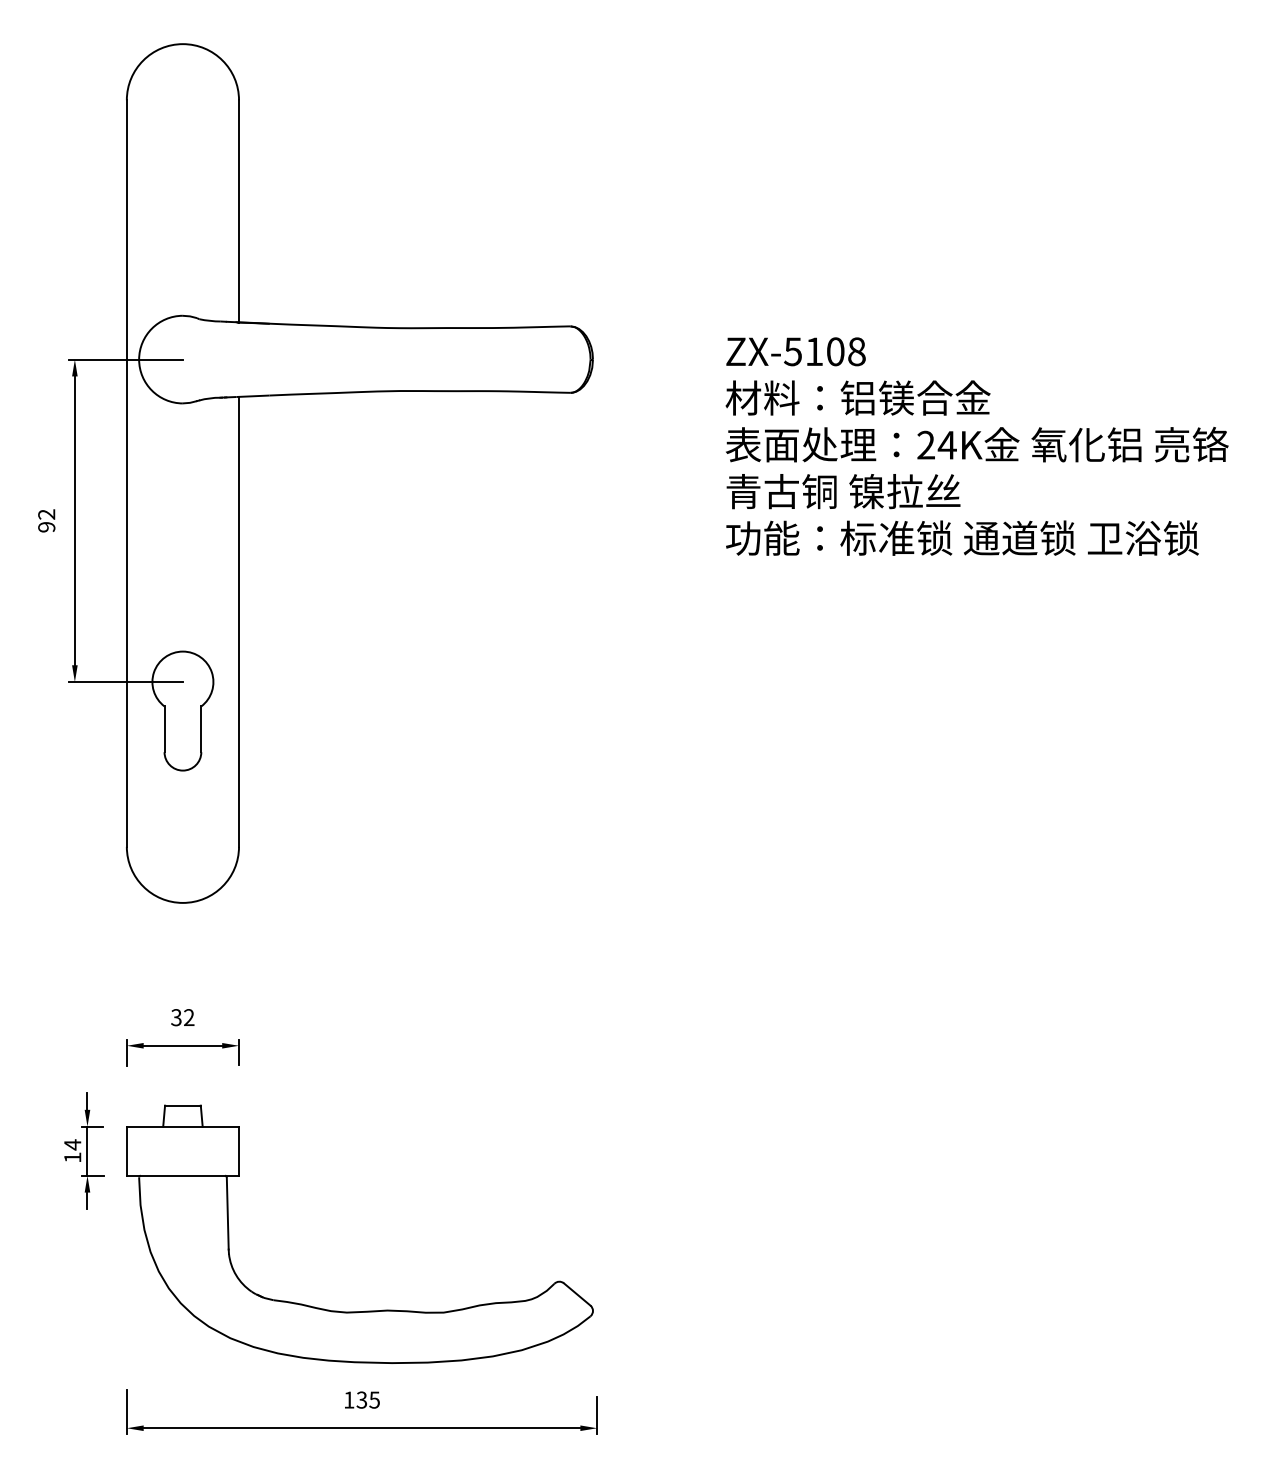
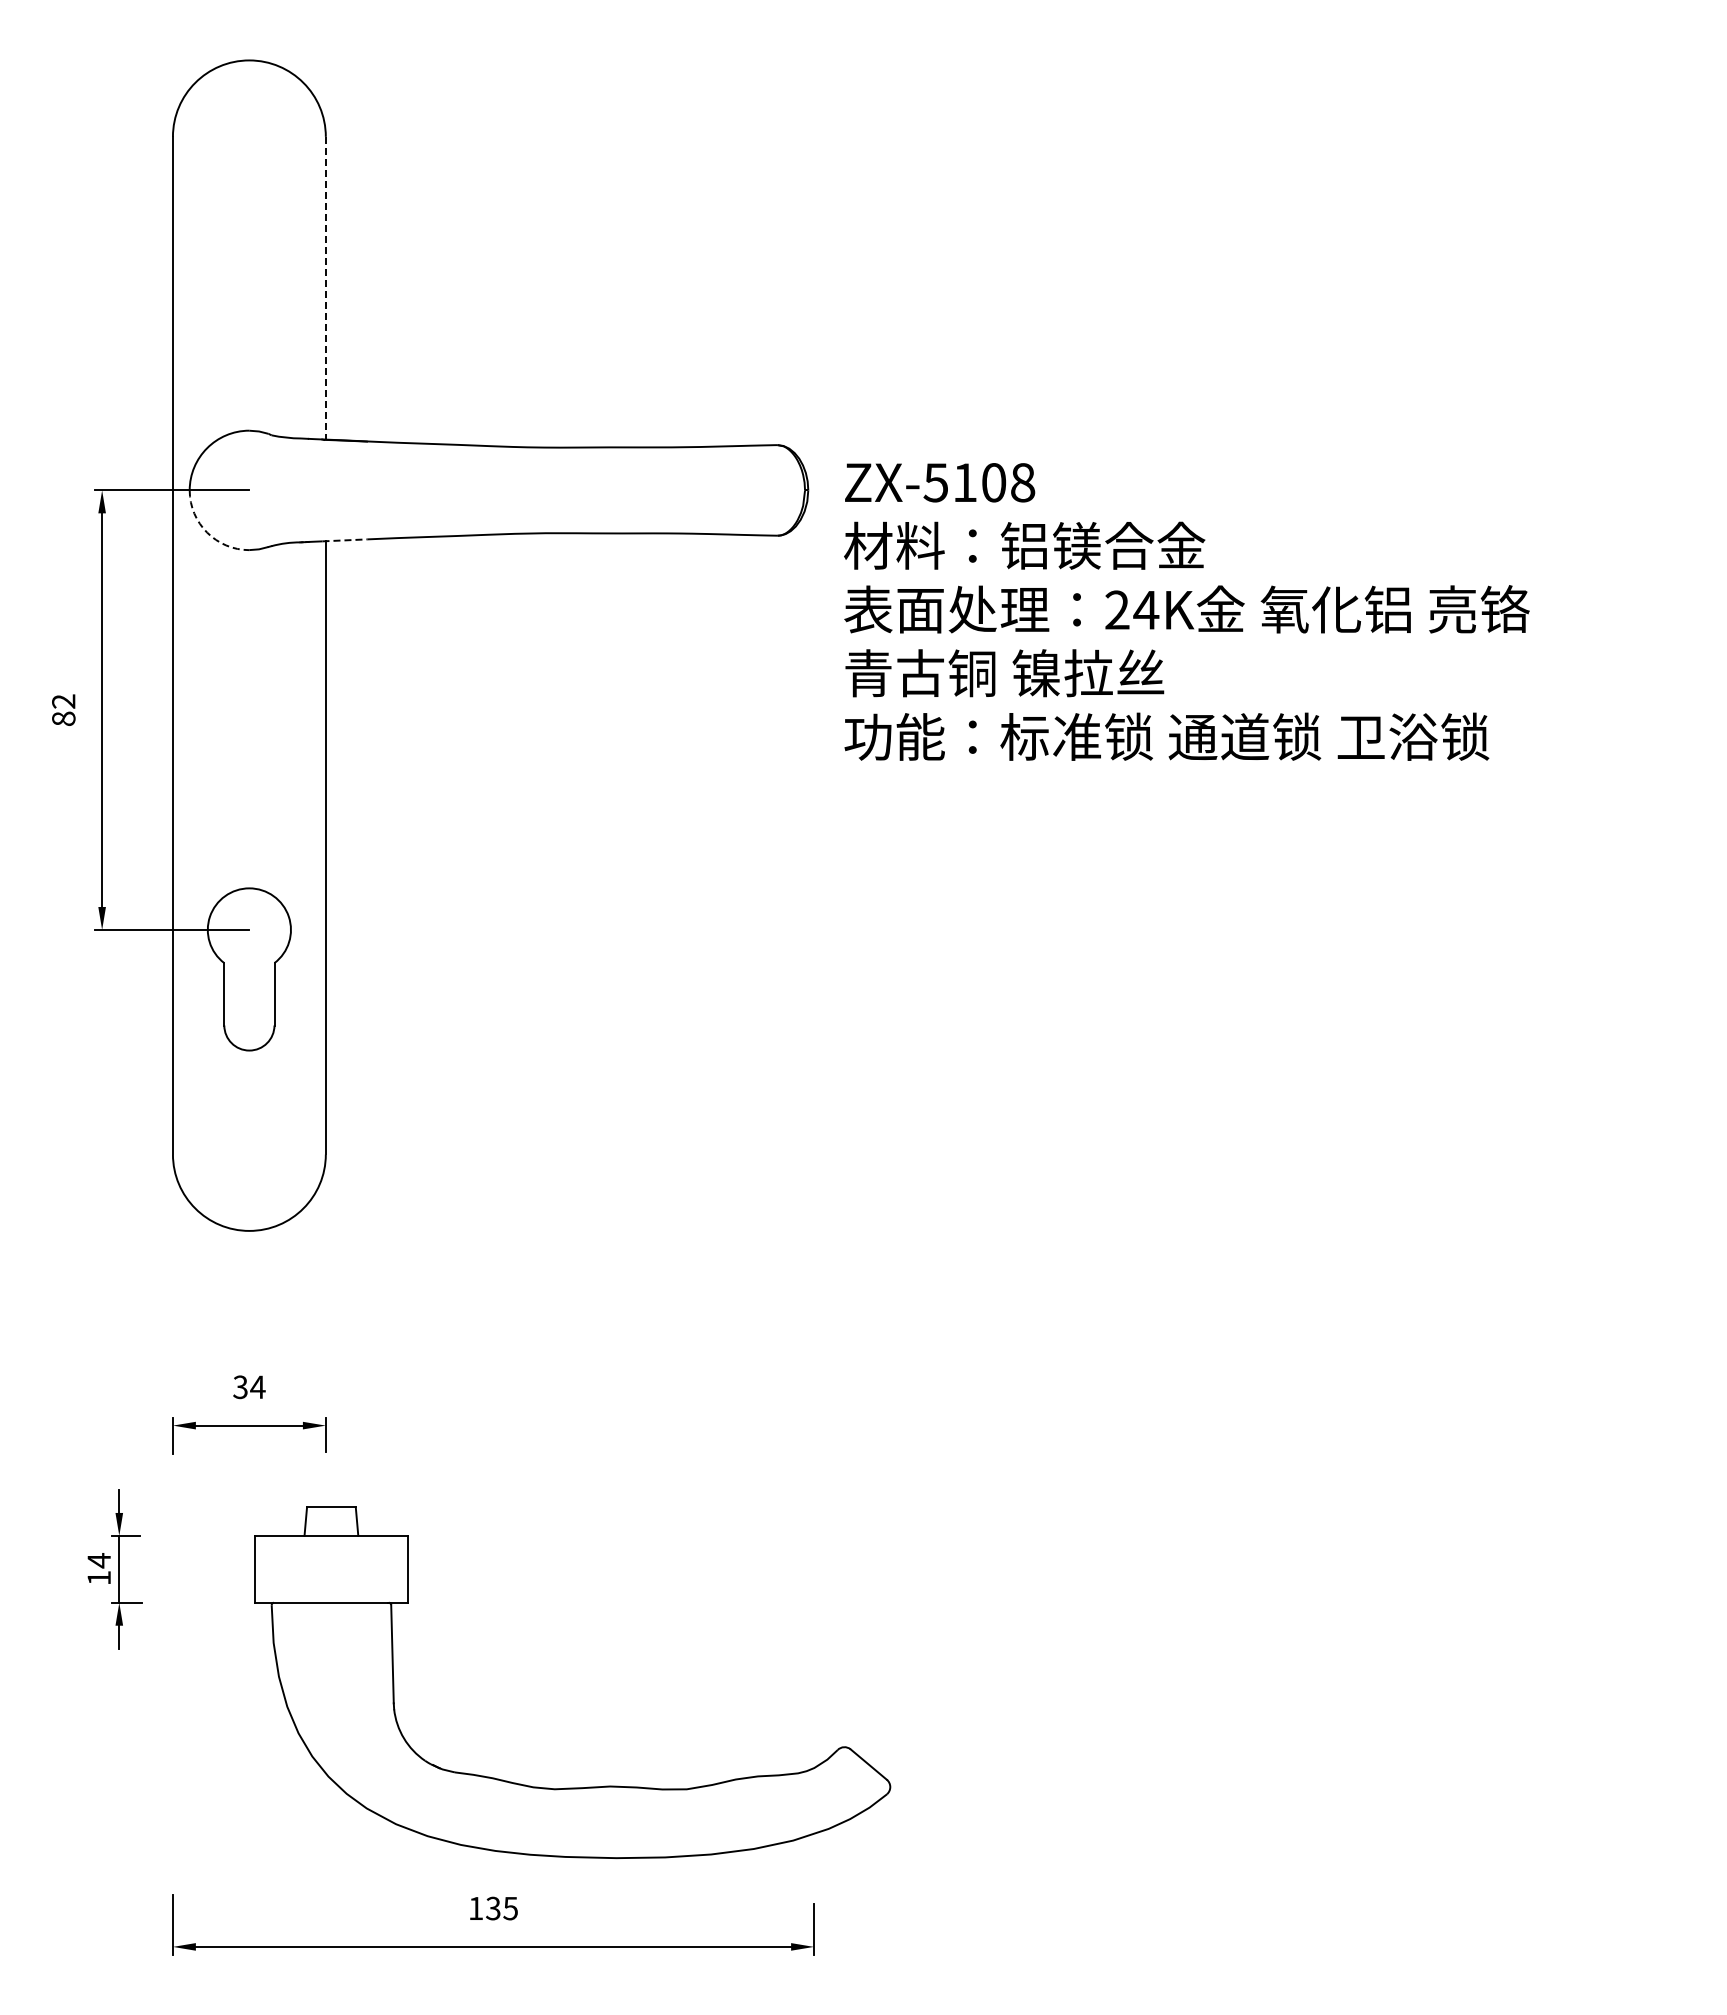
line: (238, 211) -> (325, 288), solid -> dashed
arc: (152, 390) -> (207, 532), solid -> dashed
line: (253, 396) -> (345, 540), solid -> dashed
text: (976, 446) -> (1186, 611), moved
text: (46, 526) -> (63, 718), 92 -> 82
text: (188, 1017) -> (257, 1386), 32 -> 34
part: (359, 1311) -> (572, 1787), moved

